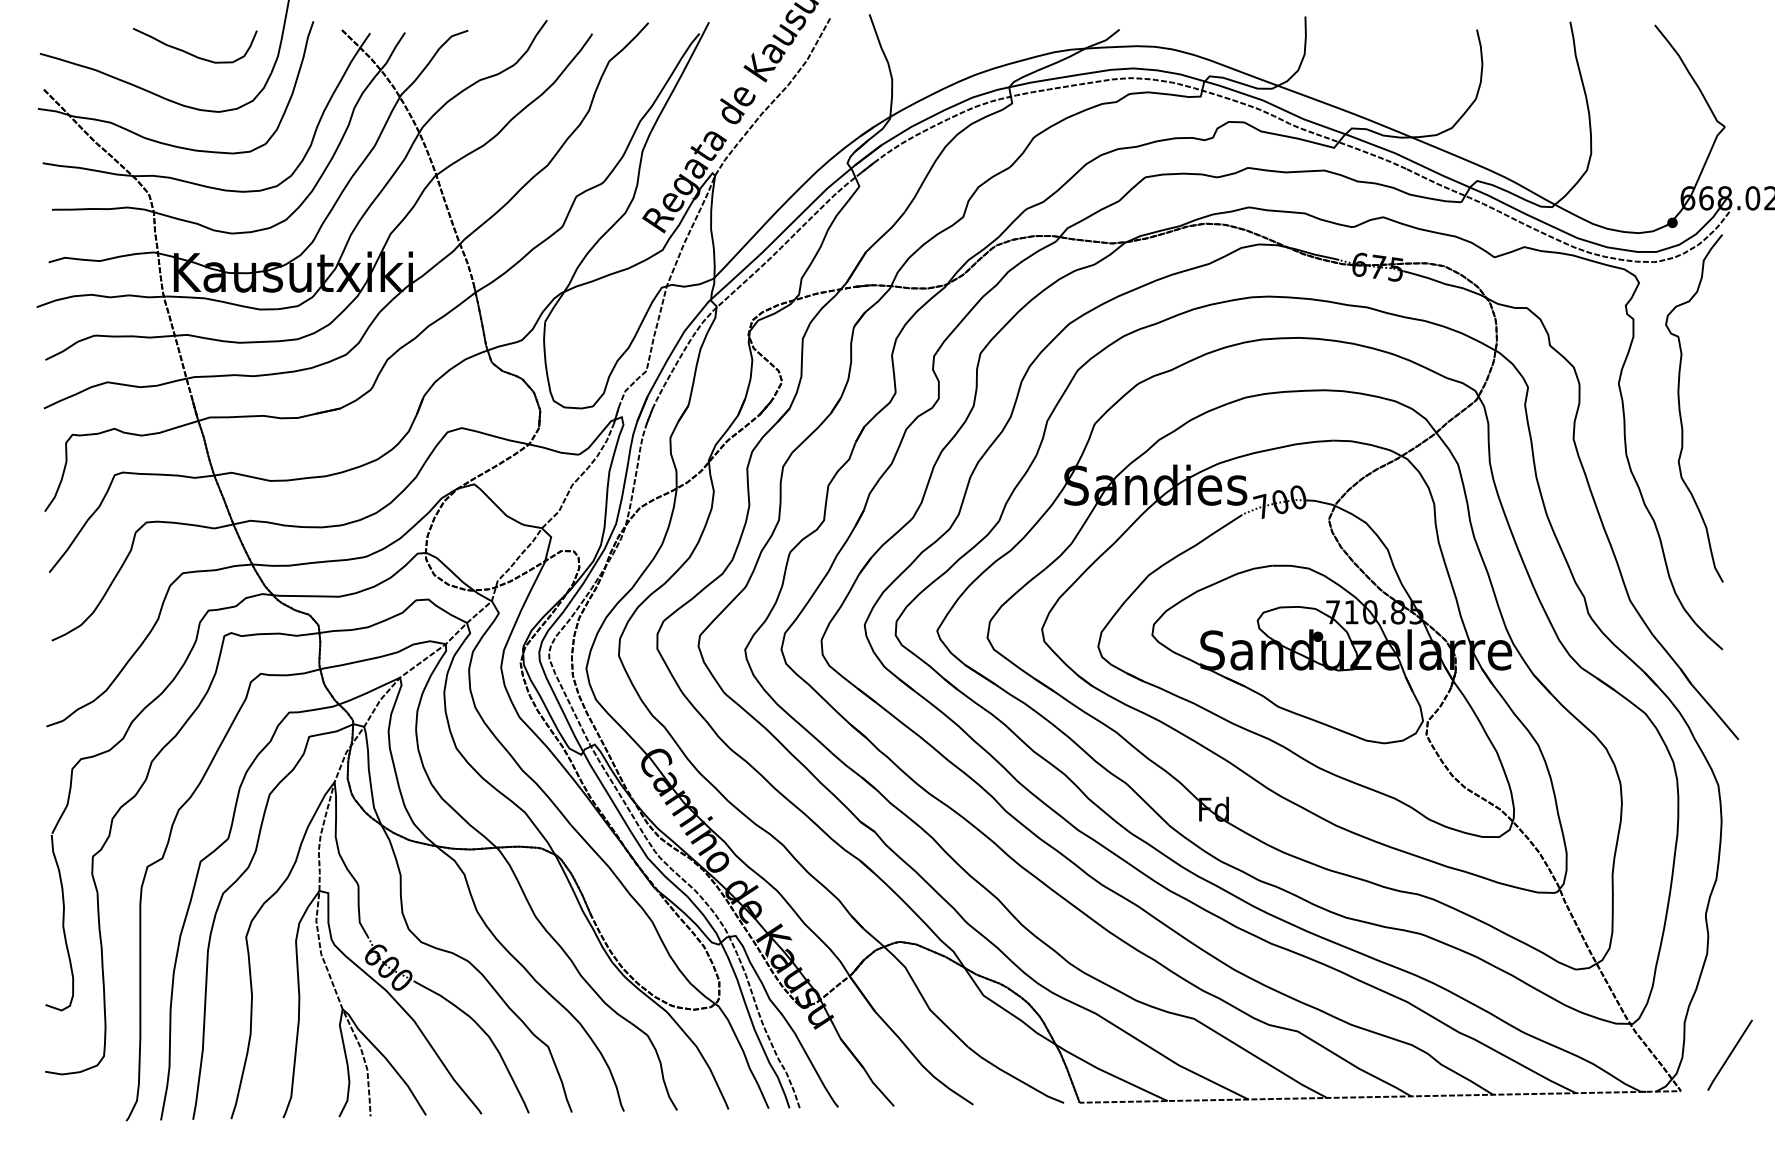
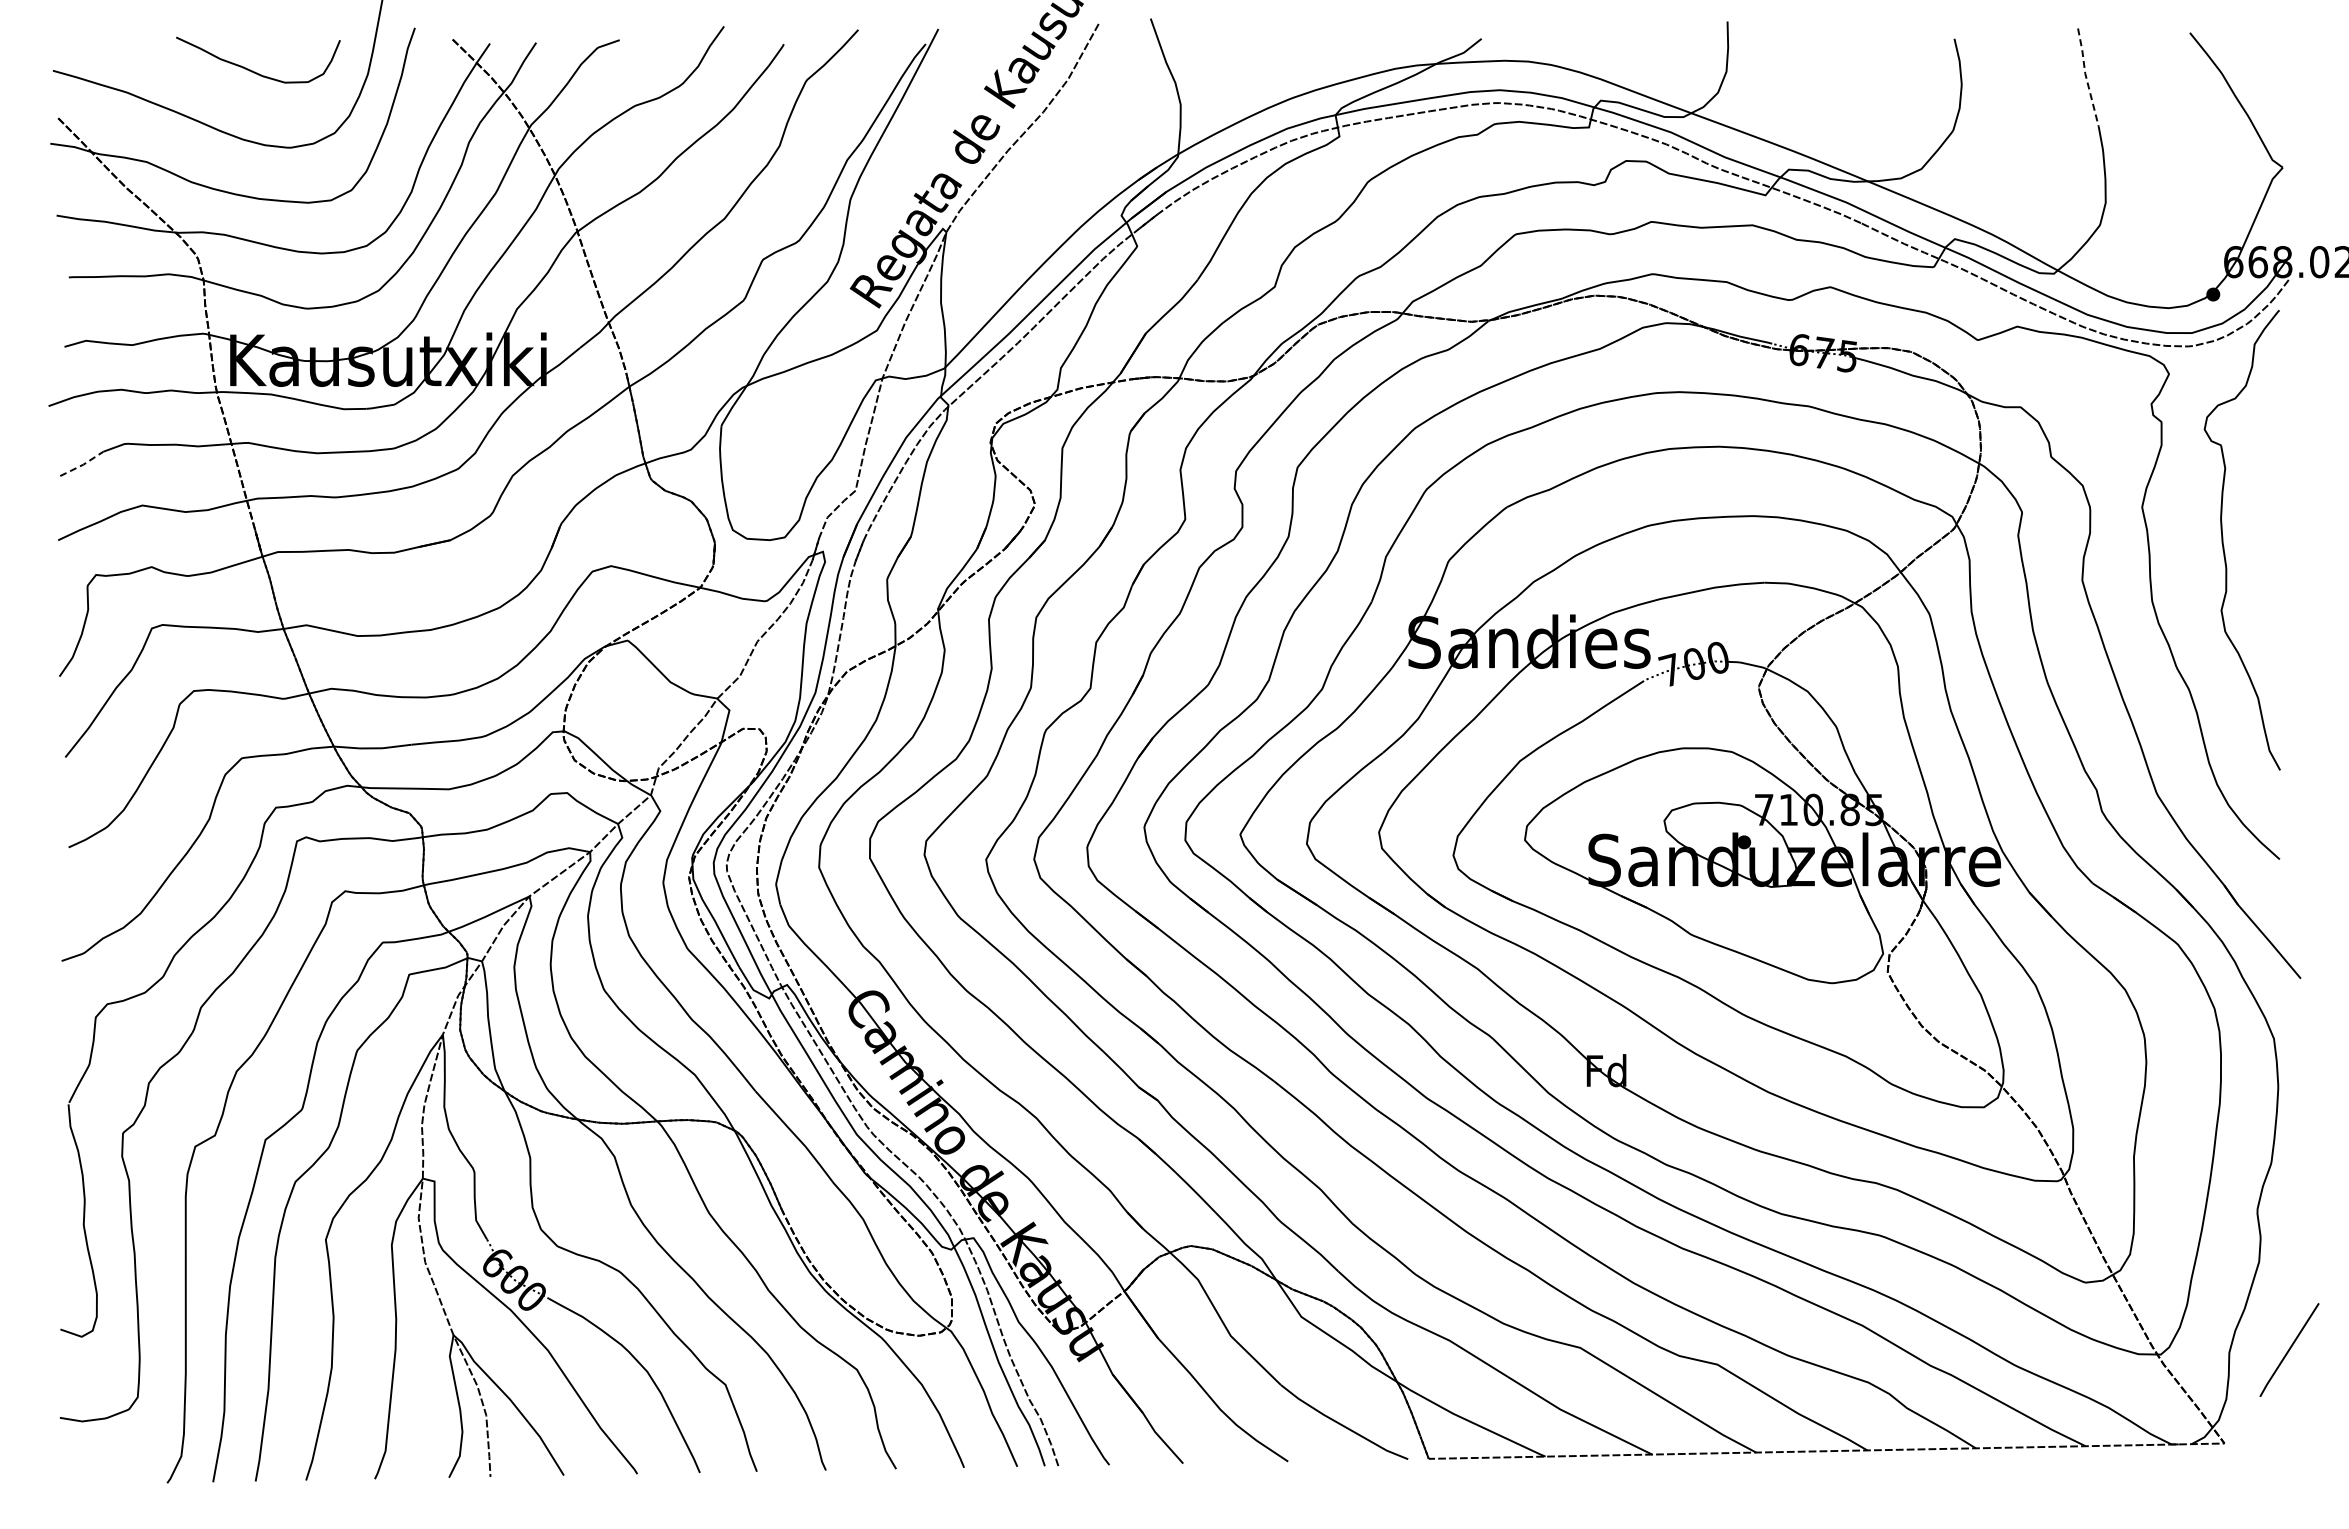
line: (1576, 58) -> (2086, 77), solid -> dashed
line: (63, 351) -> (83, 464), solid -> dashed
line: (1730, 1054) -> (2289, 1349), moved

